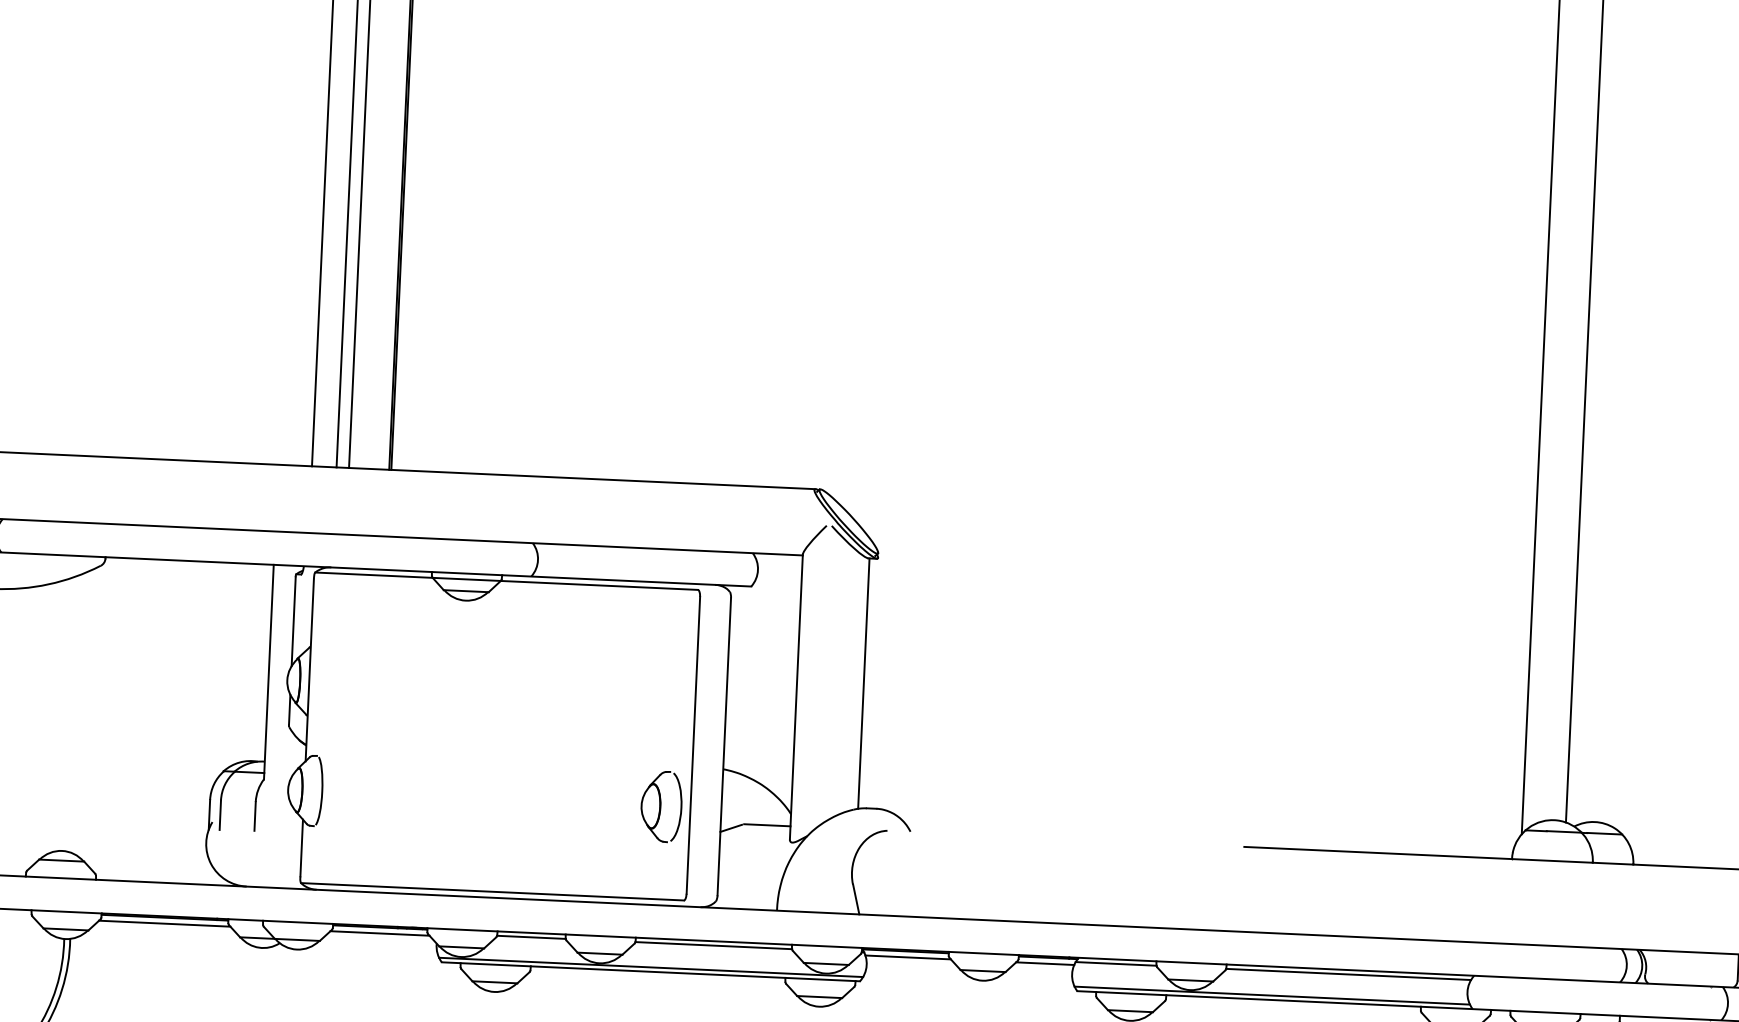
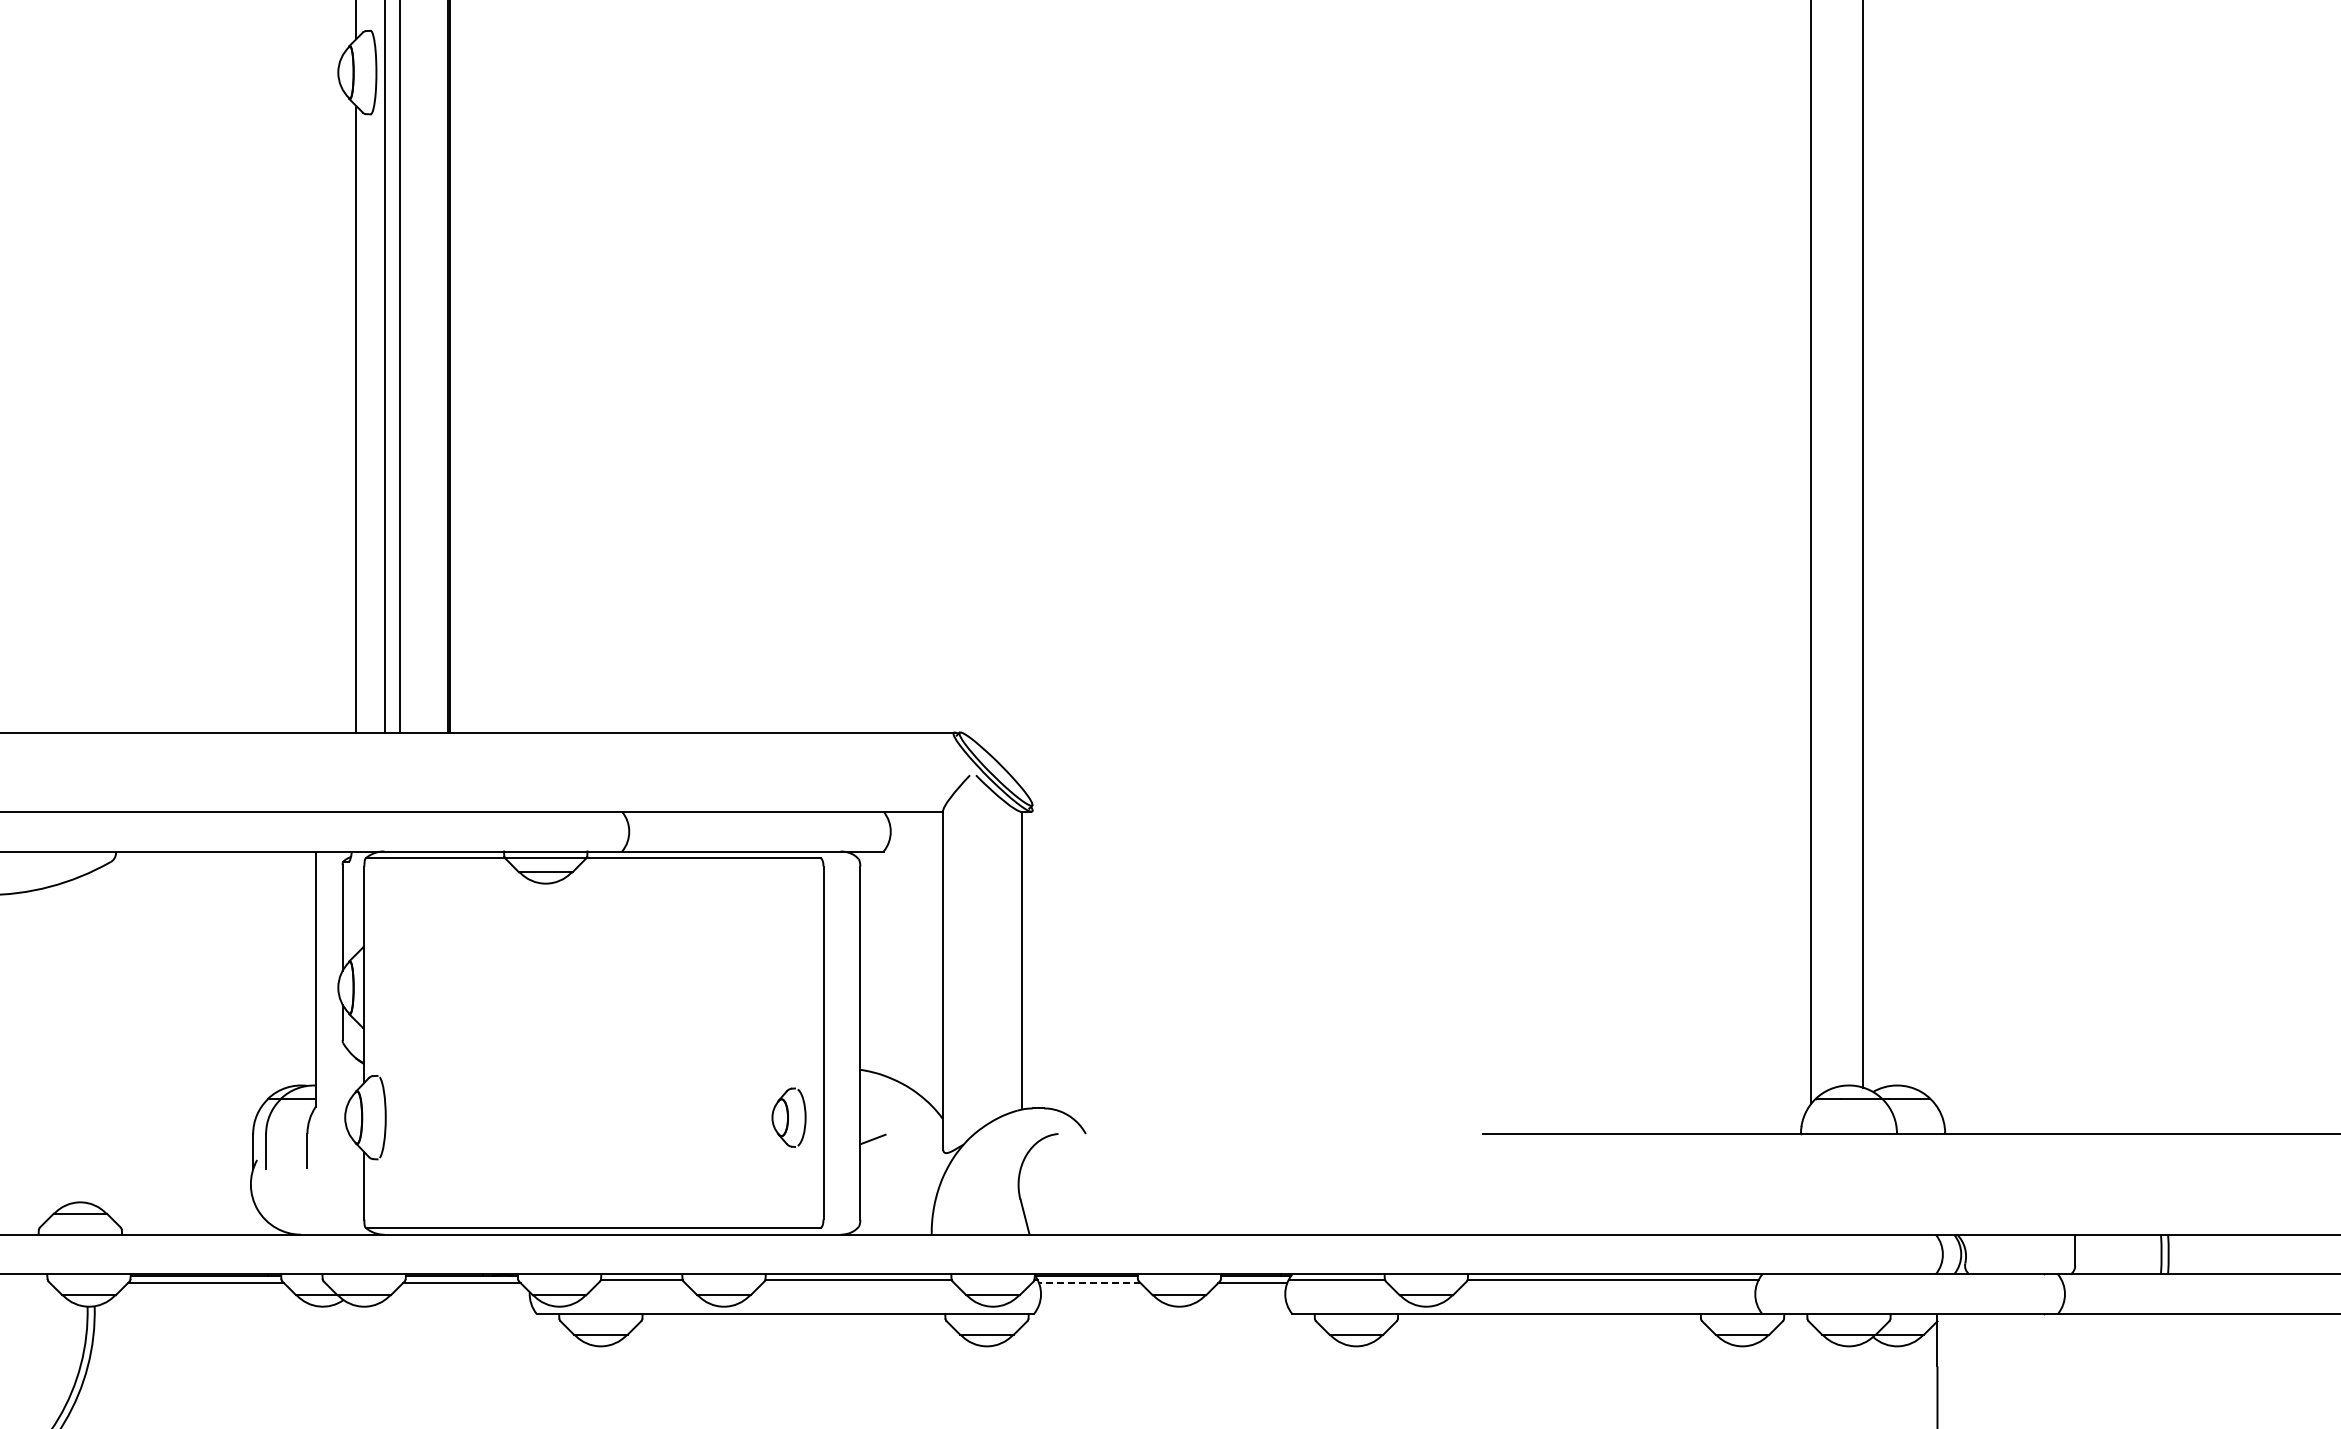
part: (661, 806) -> (788, 1117), size x0.7
line: (767, 824) -> (915, 1133), removed
line: (907, 957) -> (1089, 1283), solid -> dashed
line: (651, 967) -> (785, 1308), removed
line: (1271, 995) -> (1523, 1308), removed

